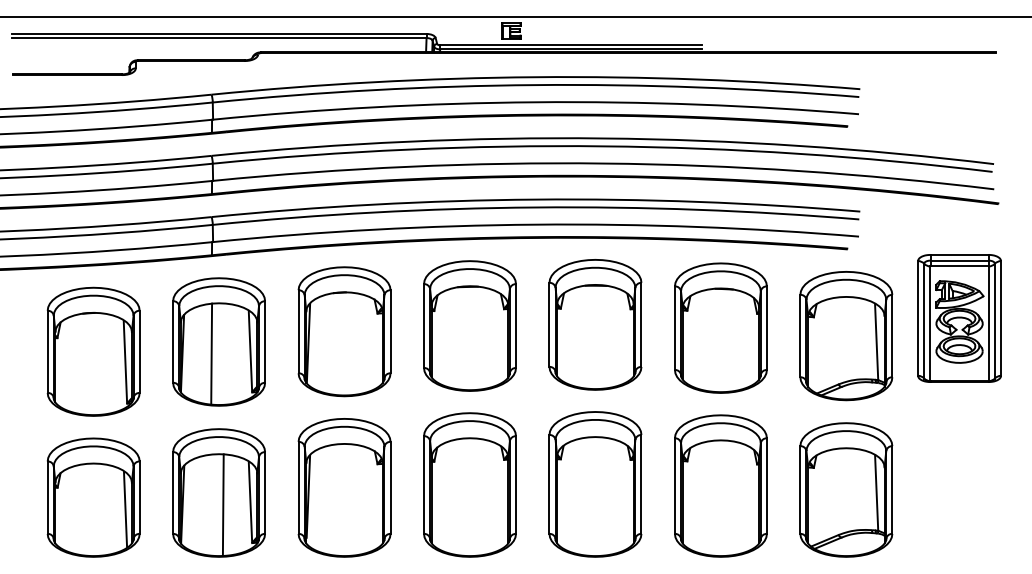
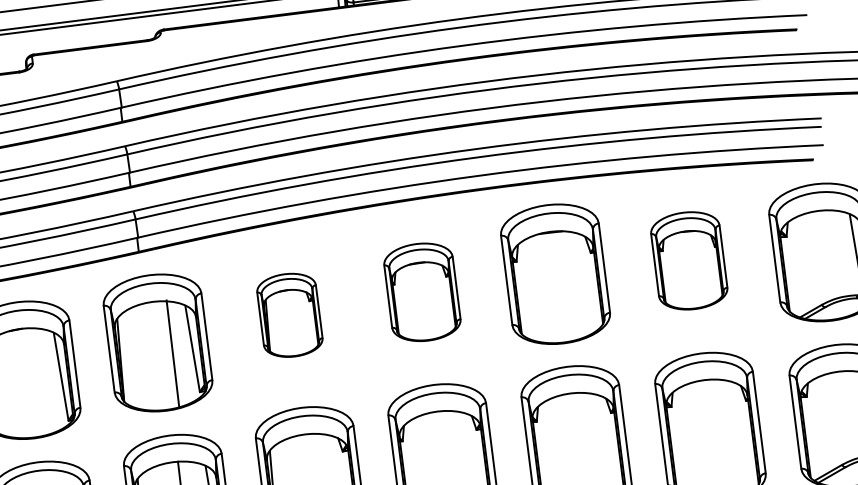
part: (469, 325) -> (421, 291), size x0.7
part: (720, 327) -> (688, 260), size x0.7
part: (344, 331) -> (289, 314), size x0.6
line: (211, 353) -> (172, 353), moved

